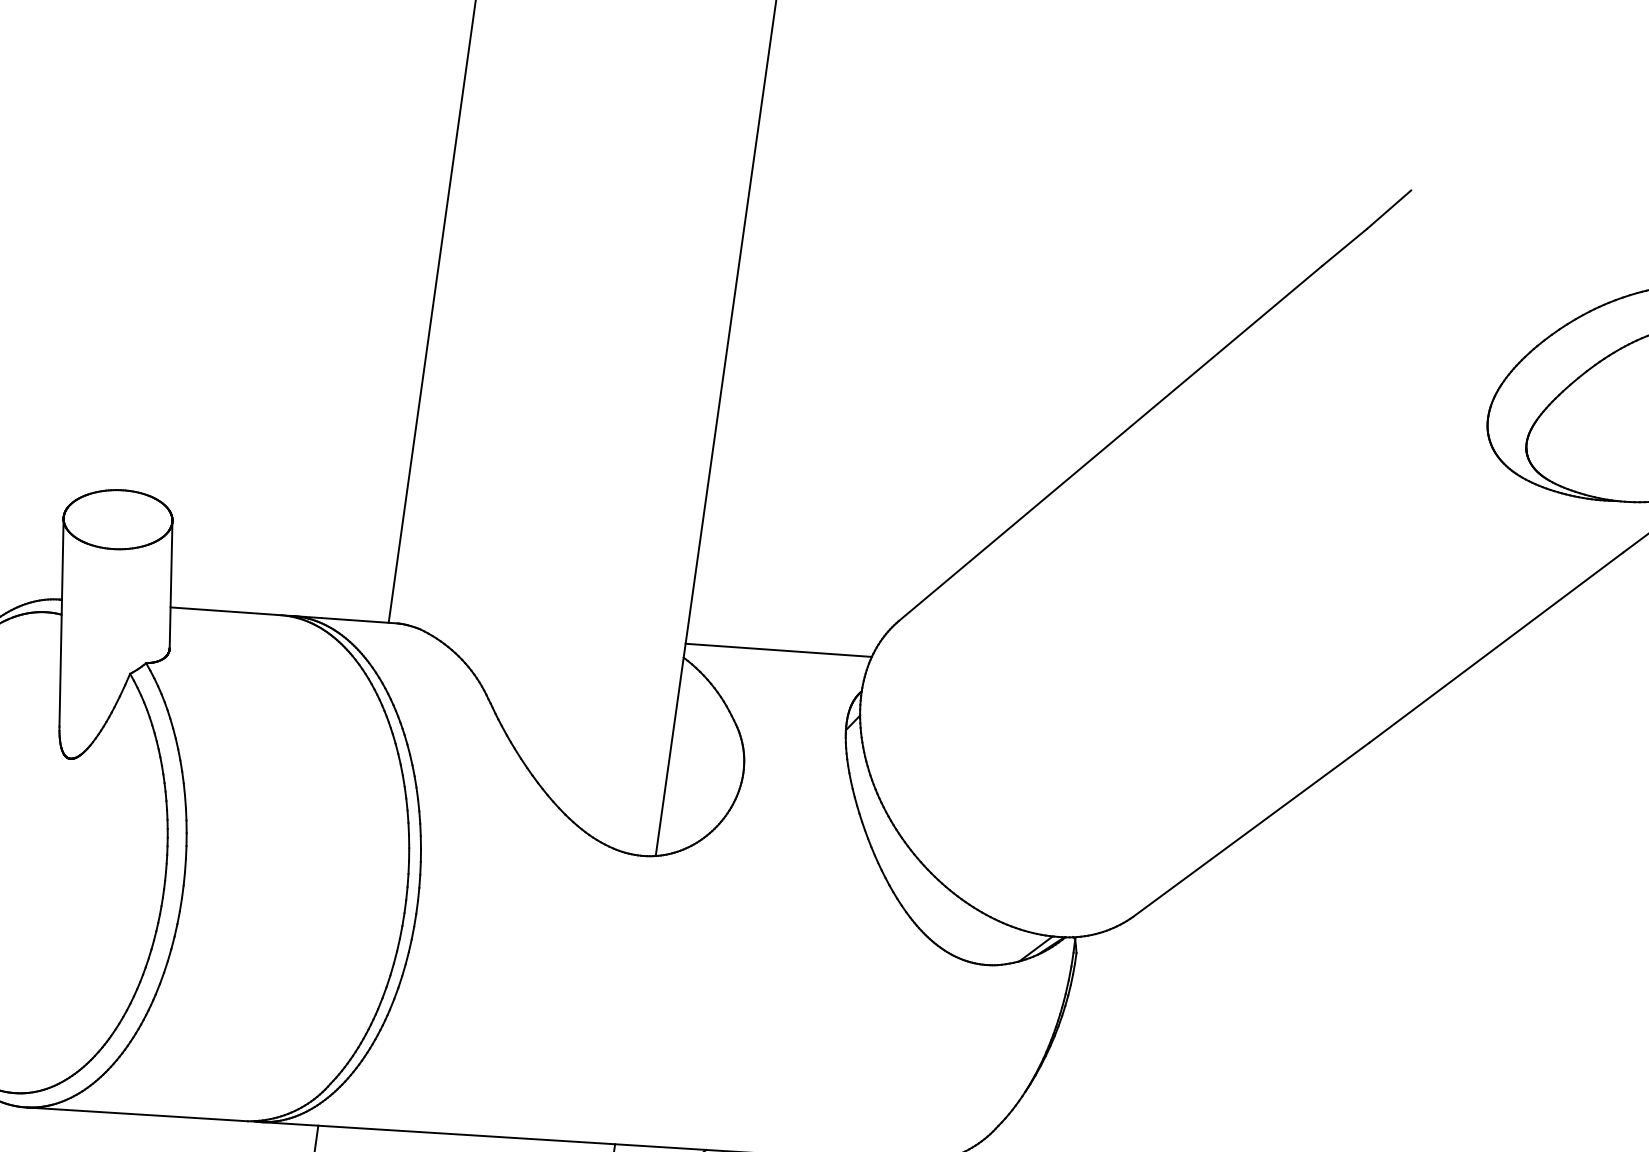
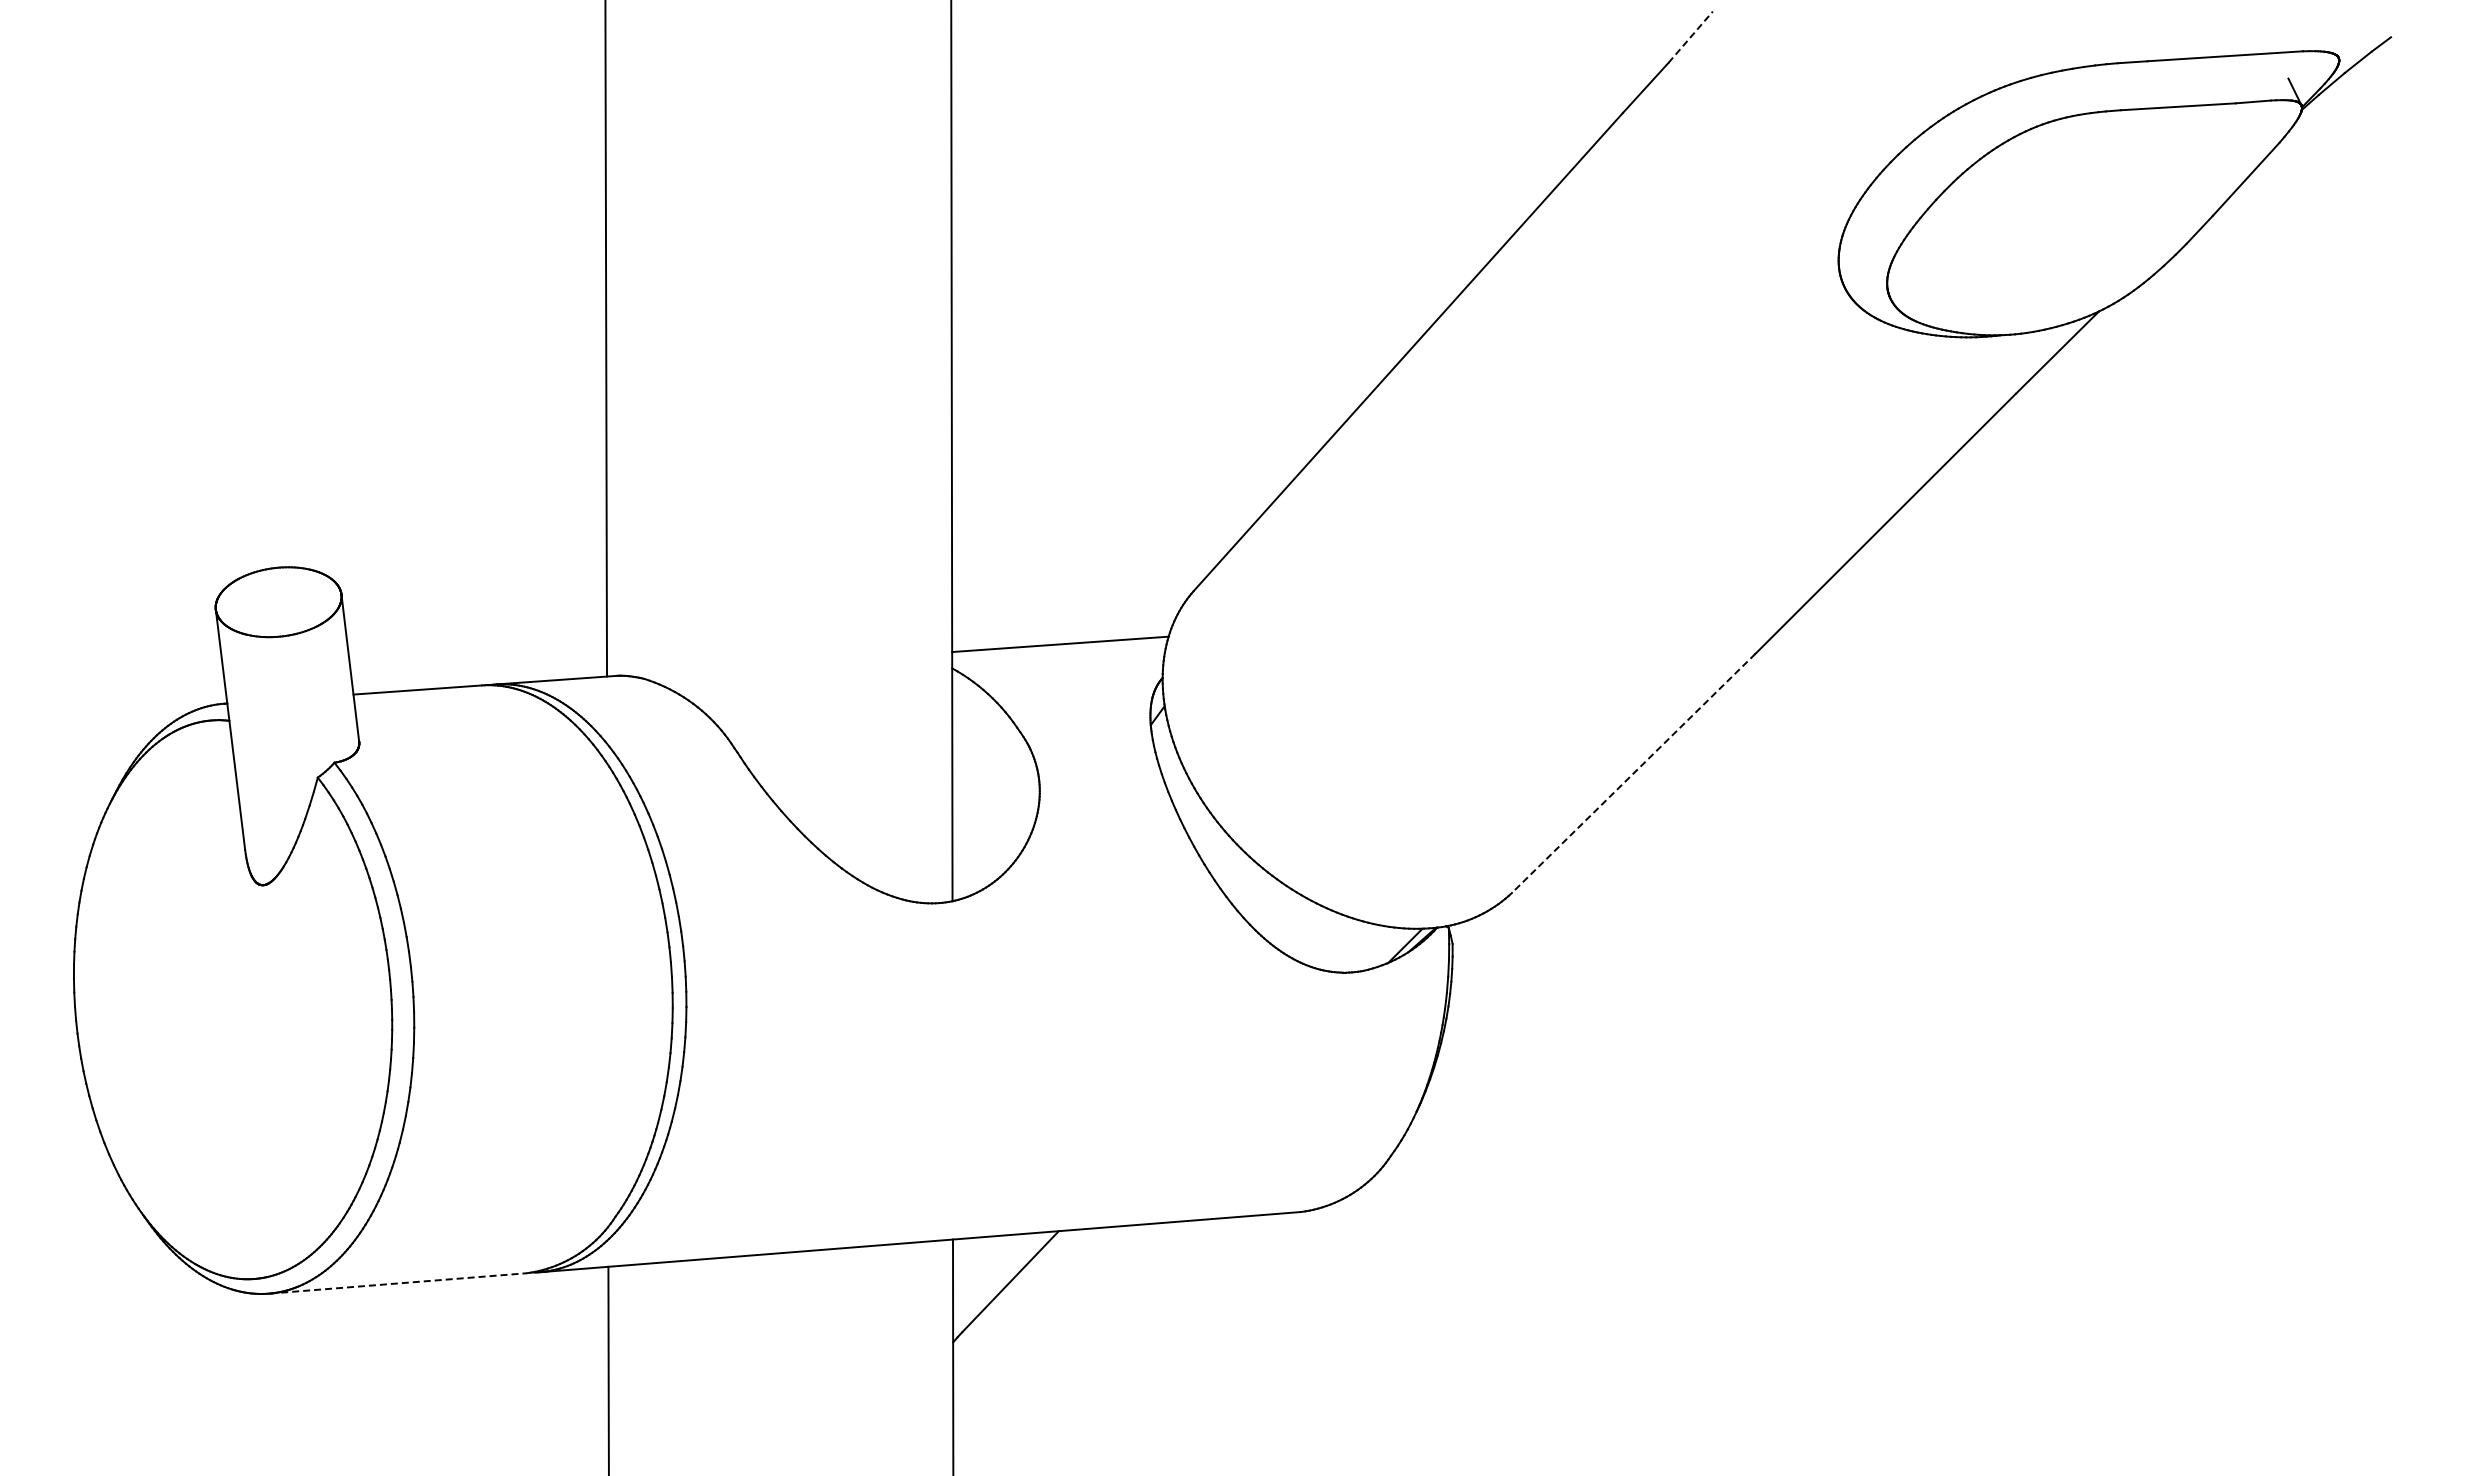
line: (1388, 209) -> (1690, 37), solid -> dashed
line: (1251, 829) -> (1633, 773), solid -> dashed
line: (137, 1114) -> (398, 1283), solid -> dashed

